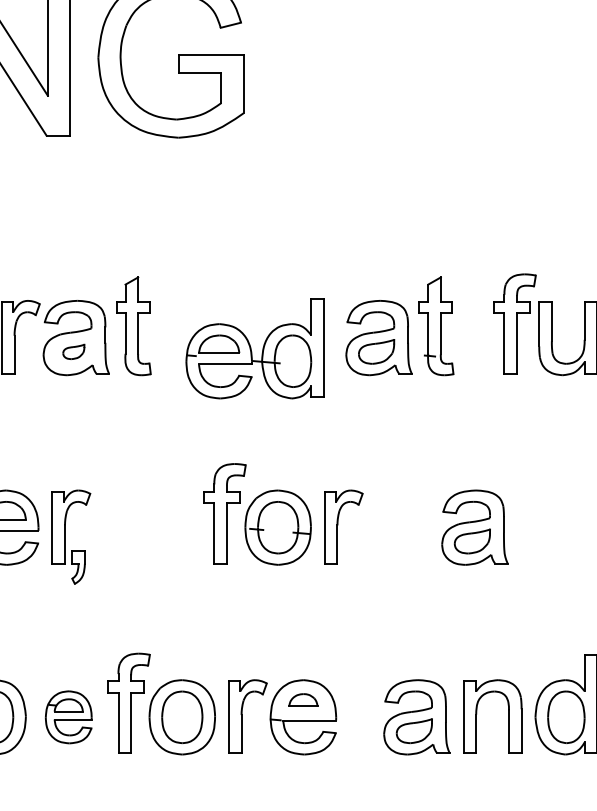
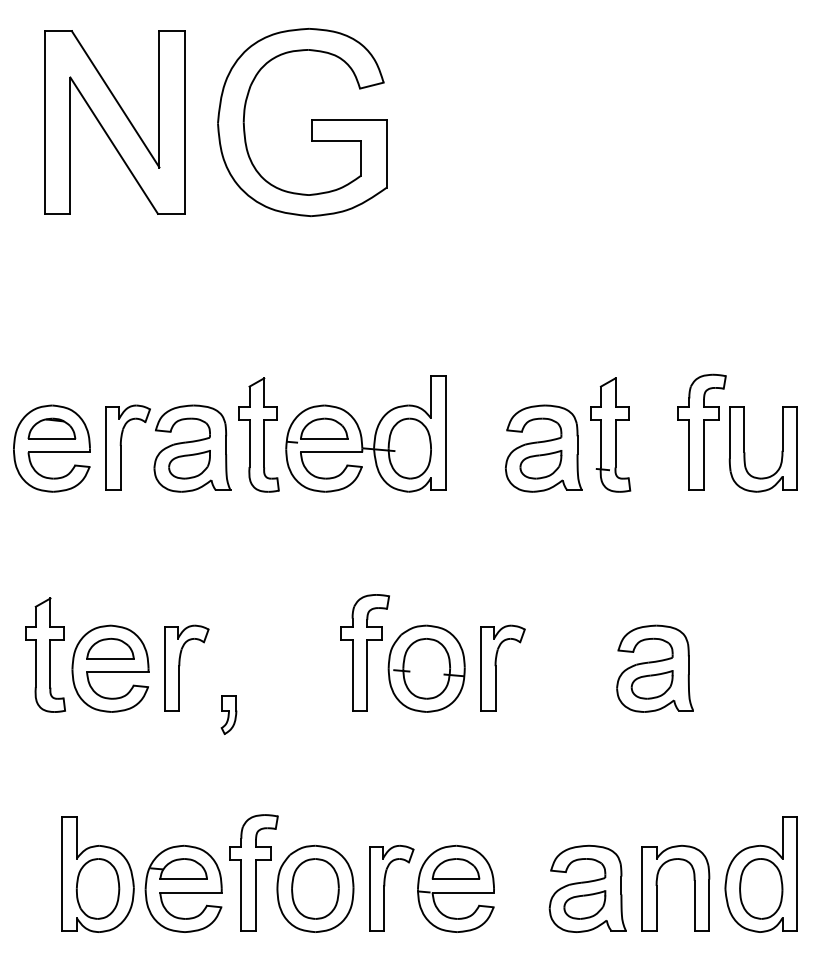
part: (254, 348) -> (365, 433), moved
part: (73, 351) -> (189, 464), size x1.67
part: (78, 567) -> (228, 714), moved
part: (302, 699) -> (455, 868), size x1.43
part: (68, 716) -> (183, 888), size x1.43

